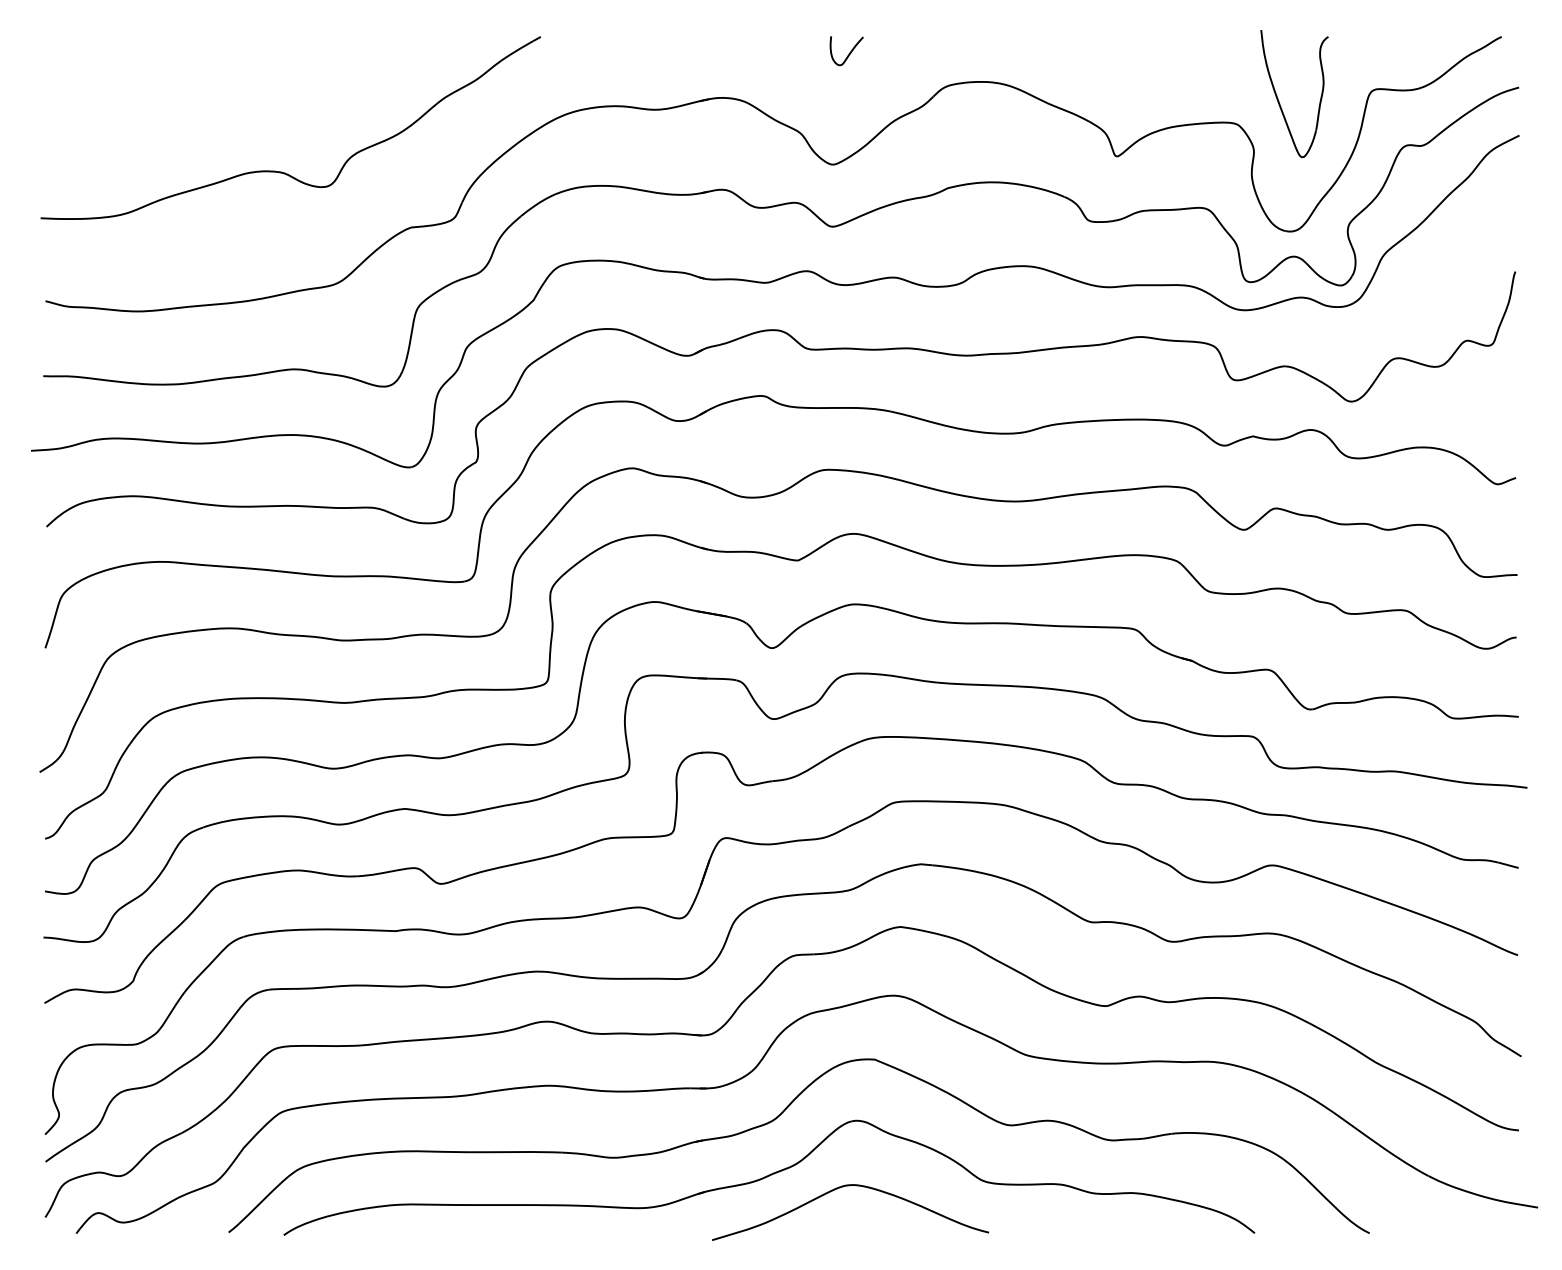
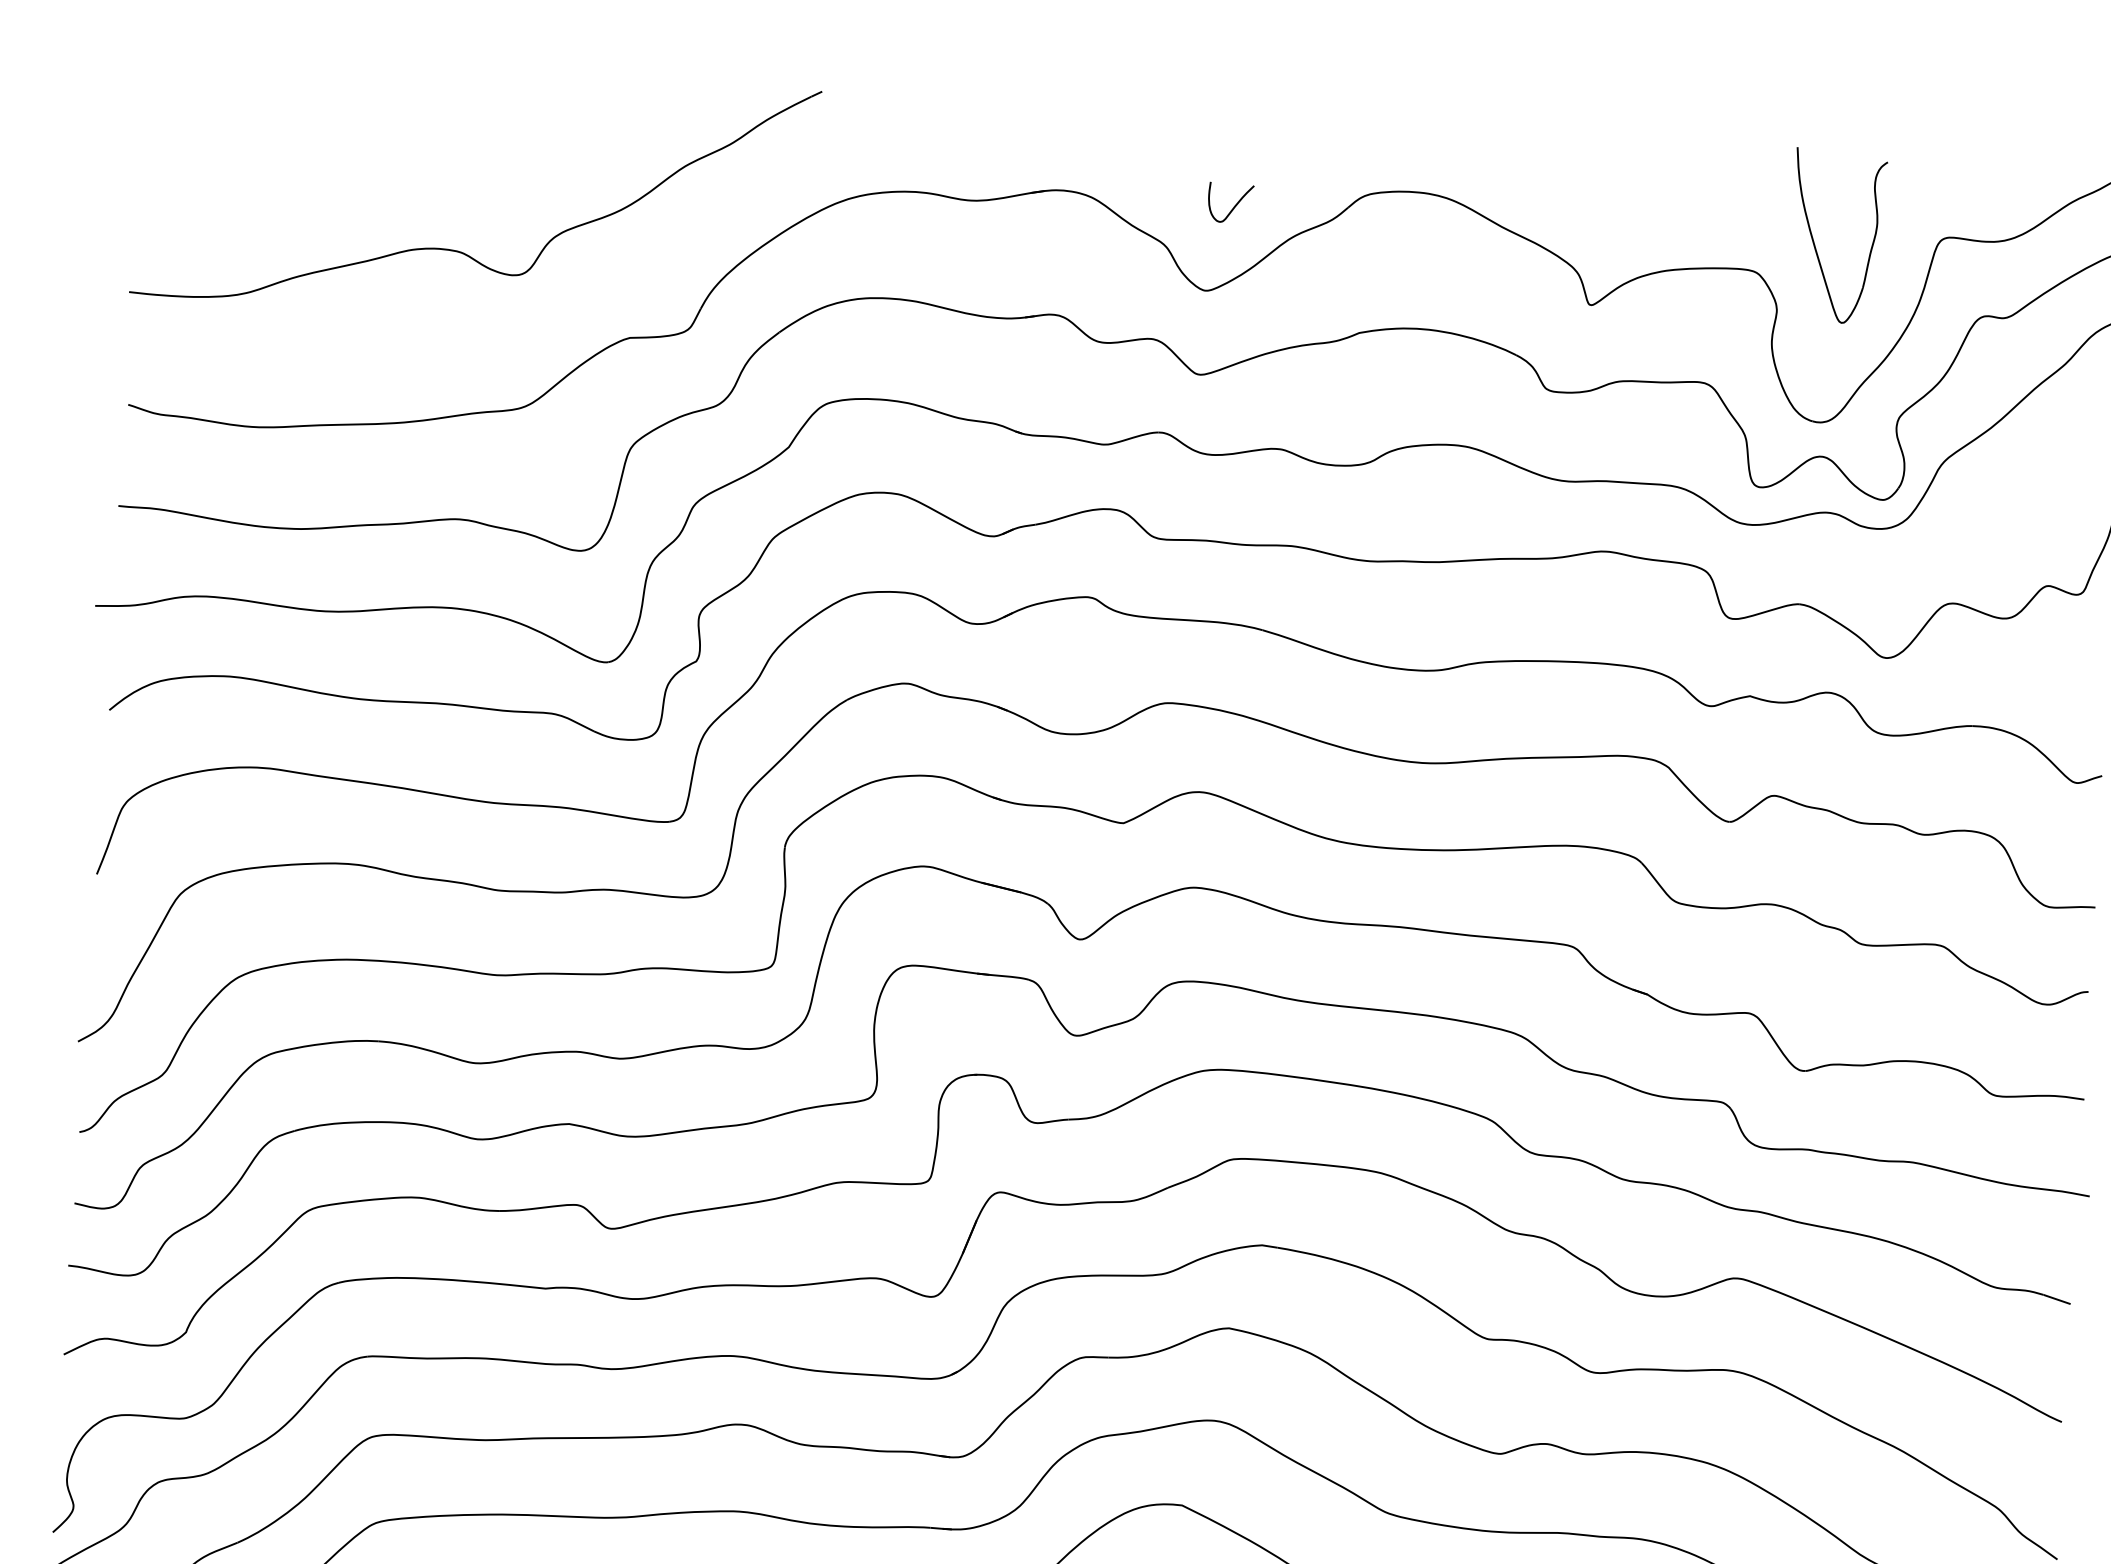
curve: (848, 53) -> (1232, 206), moved

